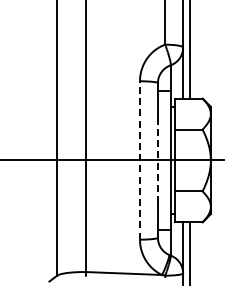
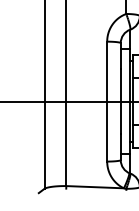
line: (140, 159) -> (107, 100), dashed -> solid
line: (157, 160) -> (120, 101), dashed -> solid

